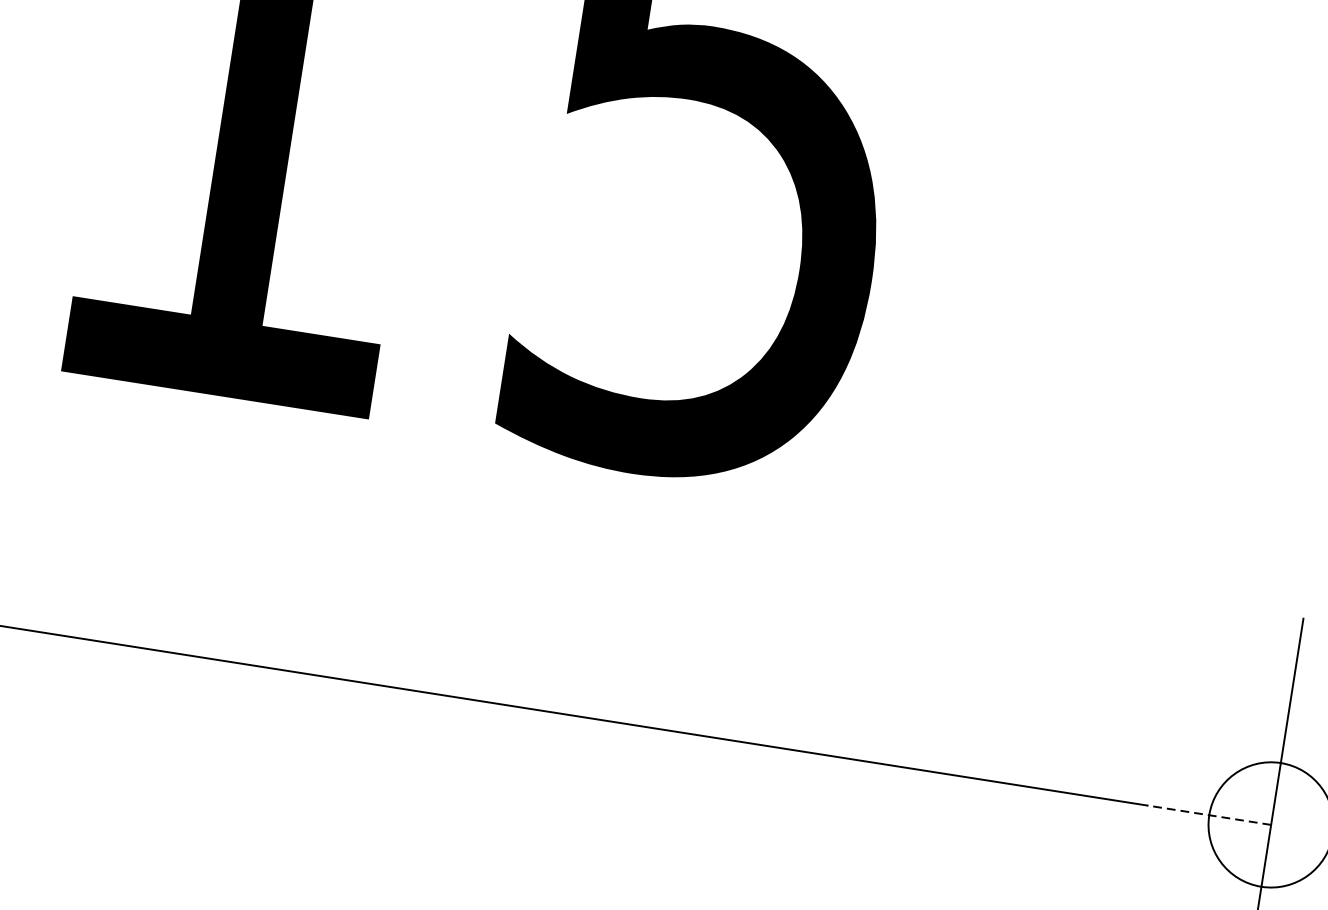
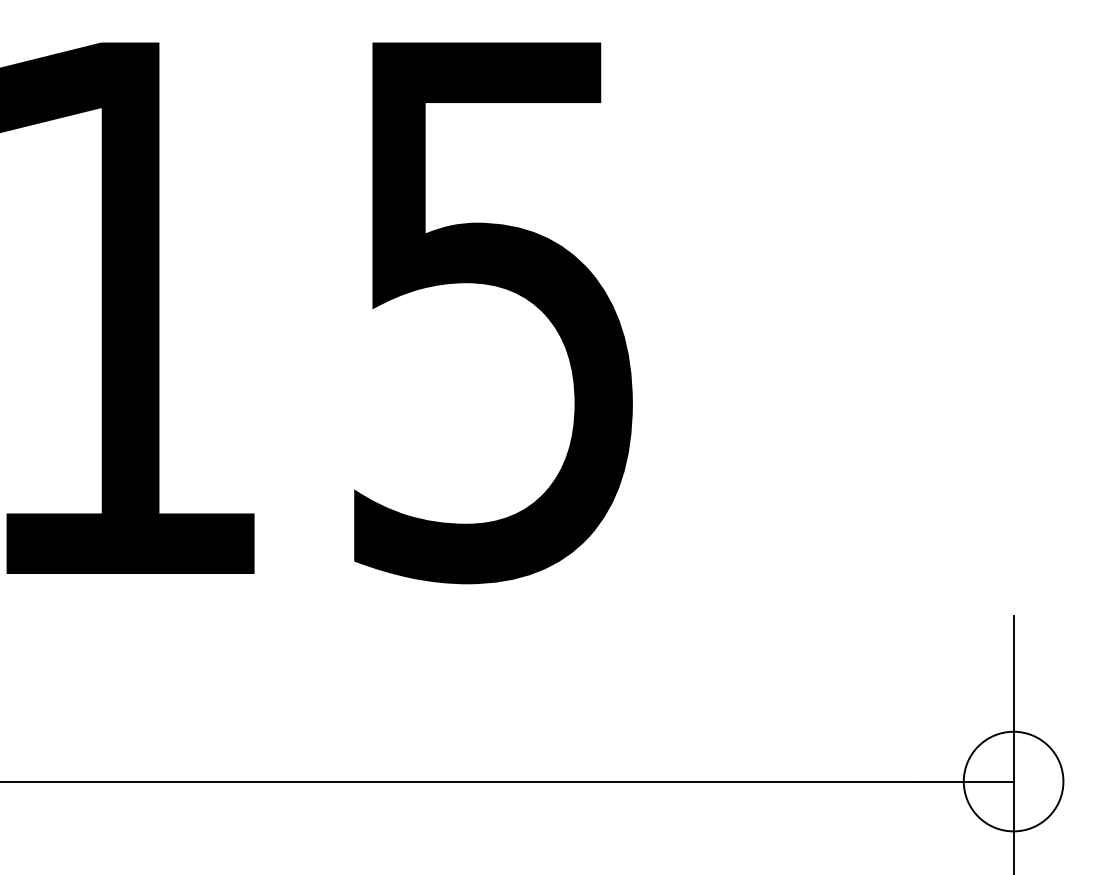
line: (1208, 815) -> (963, 781), dashed -> solid

